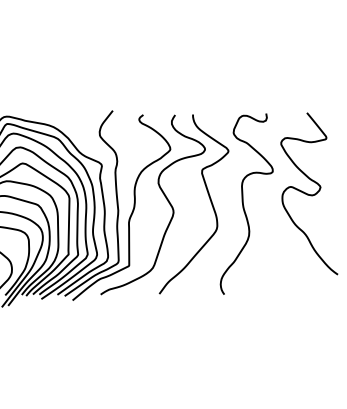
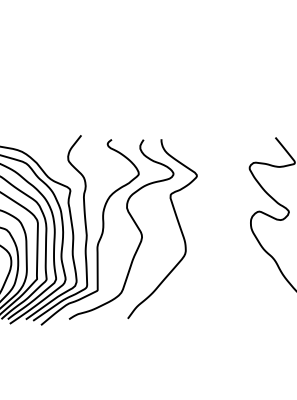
curve: (244, 205) -> (212, 230), removed

